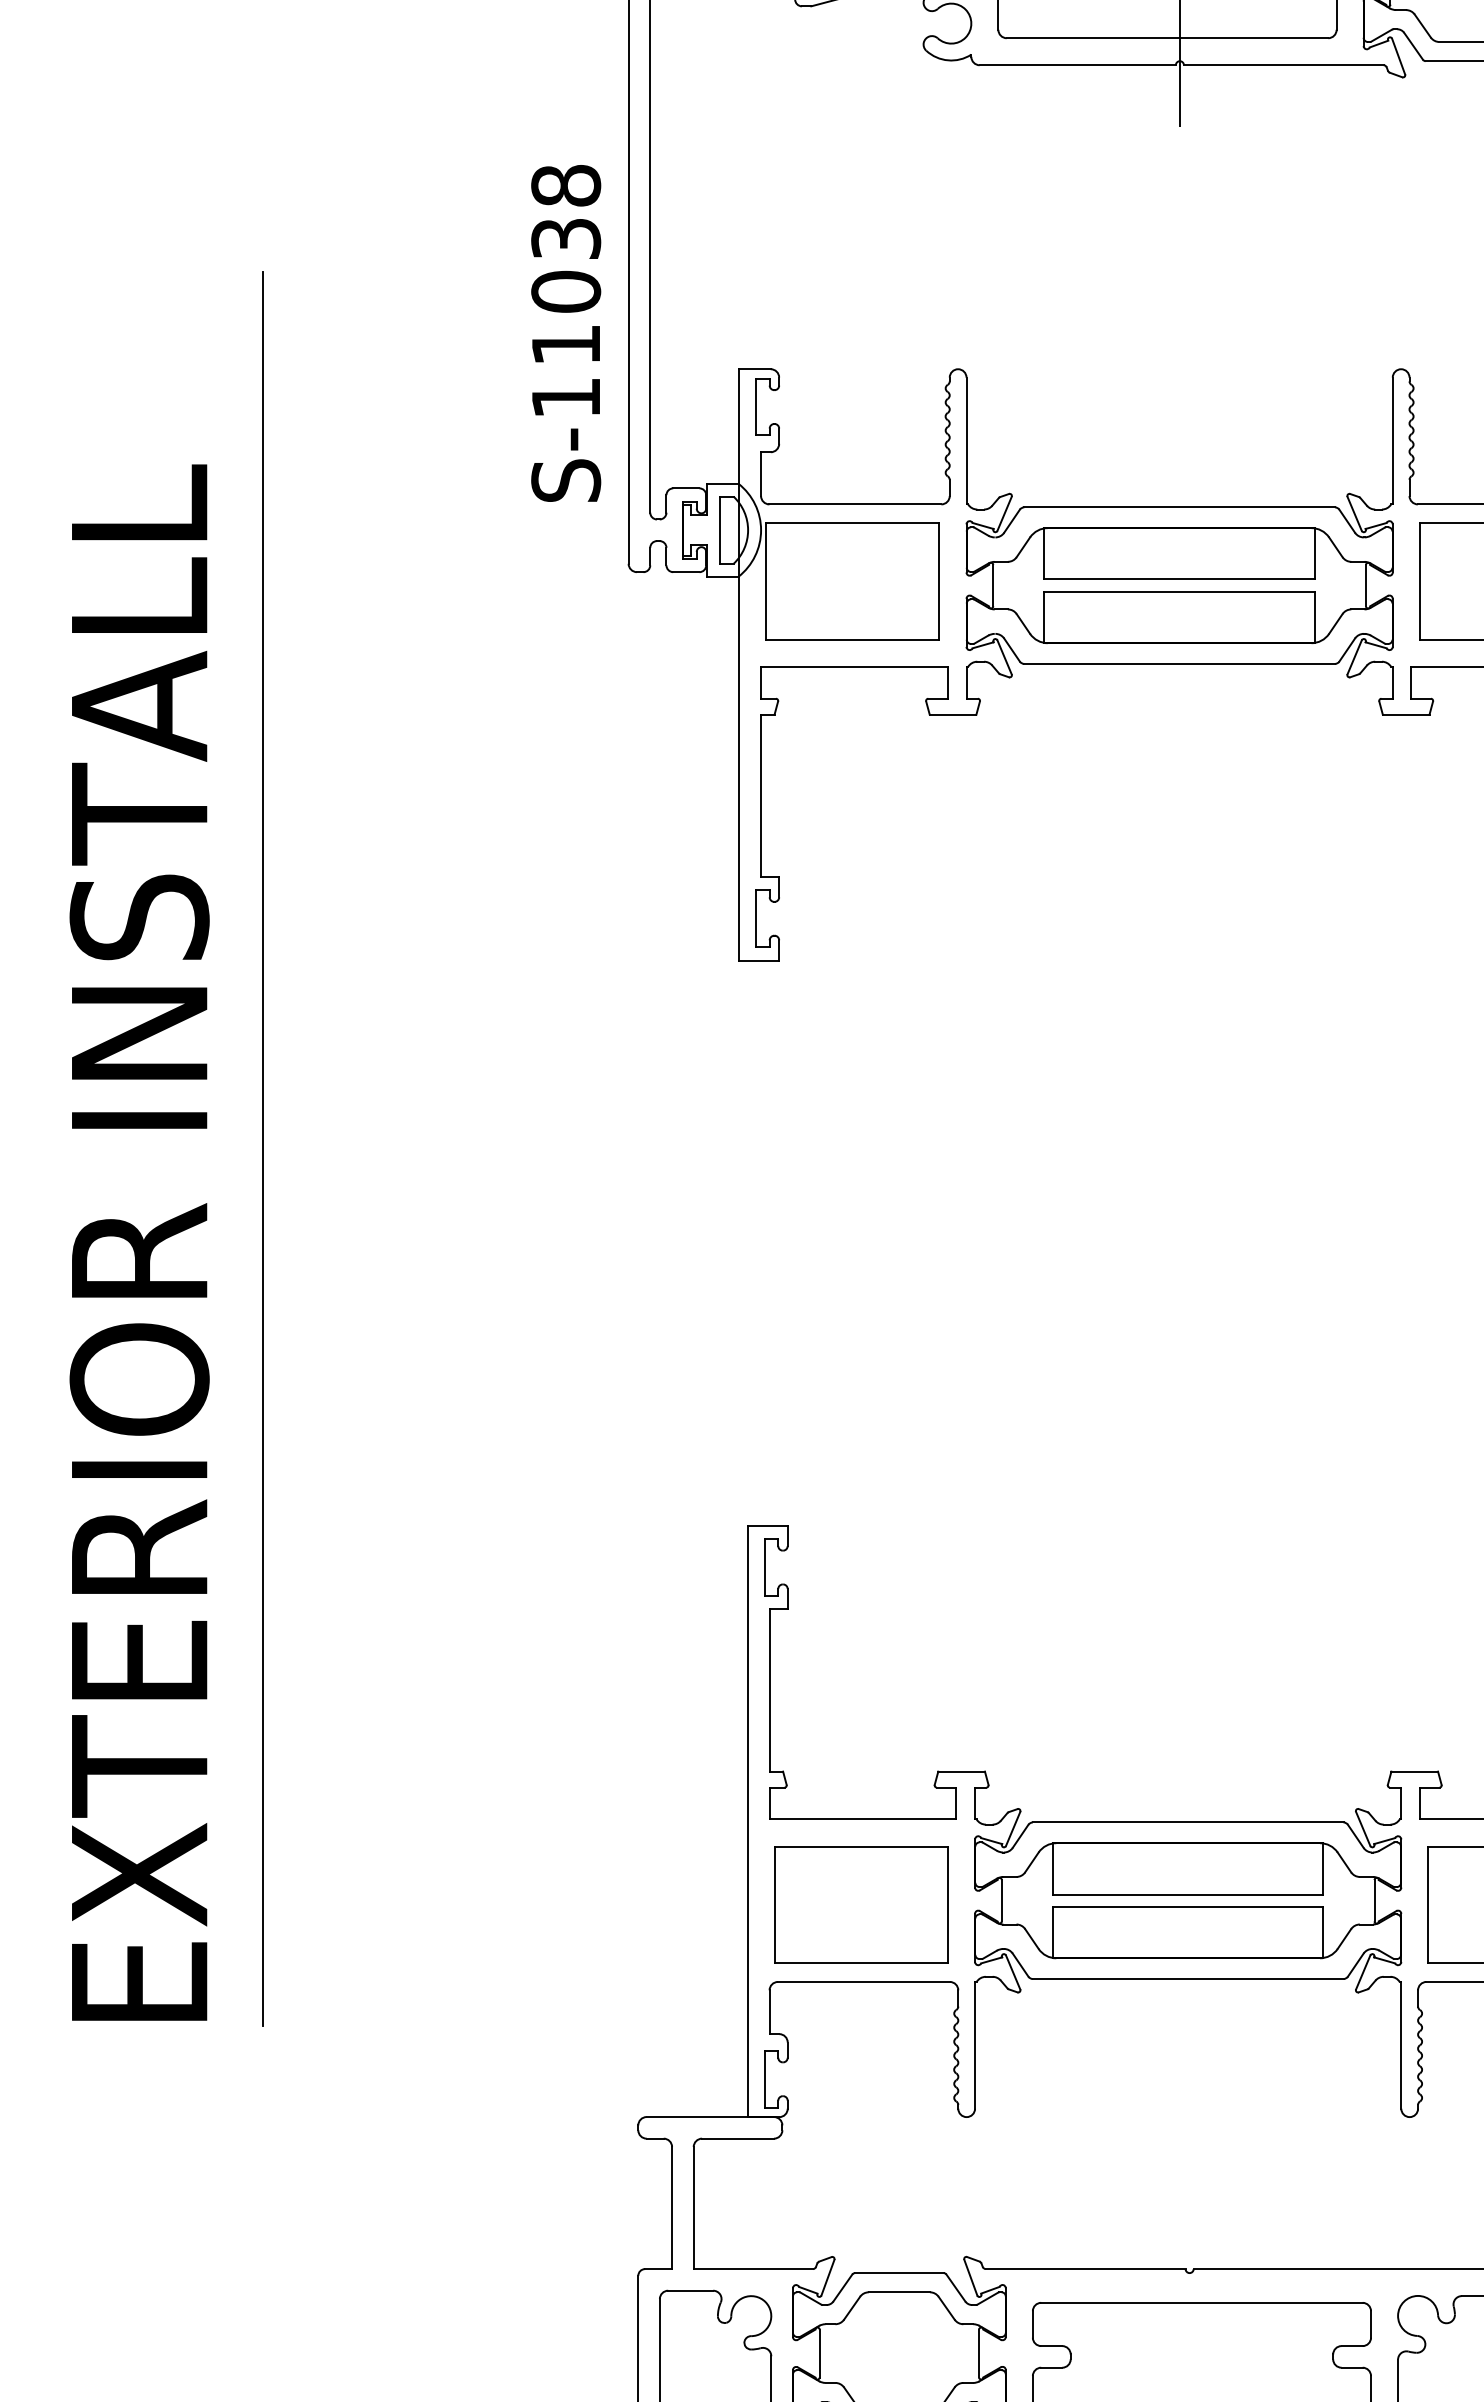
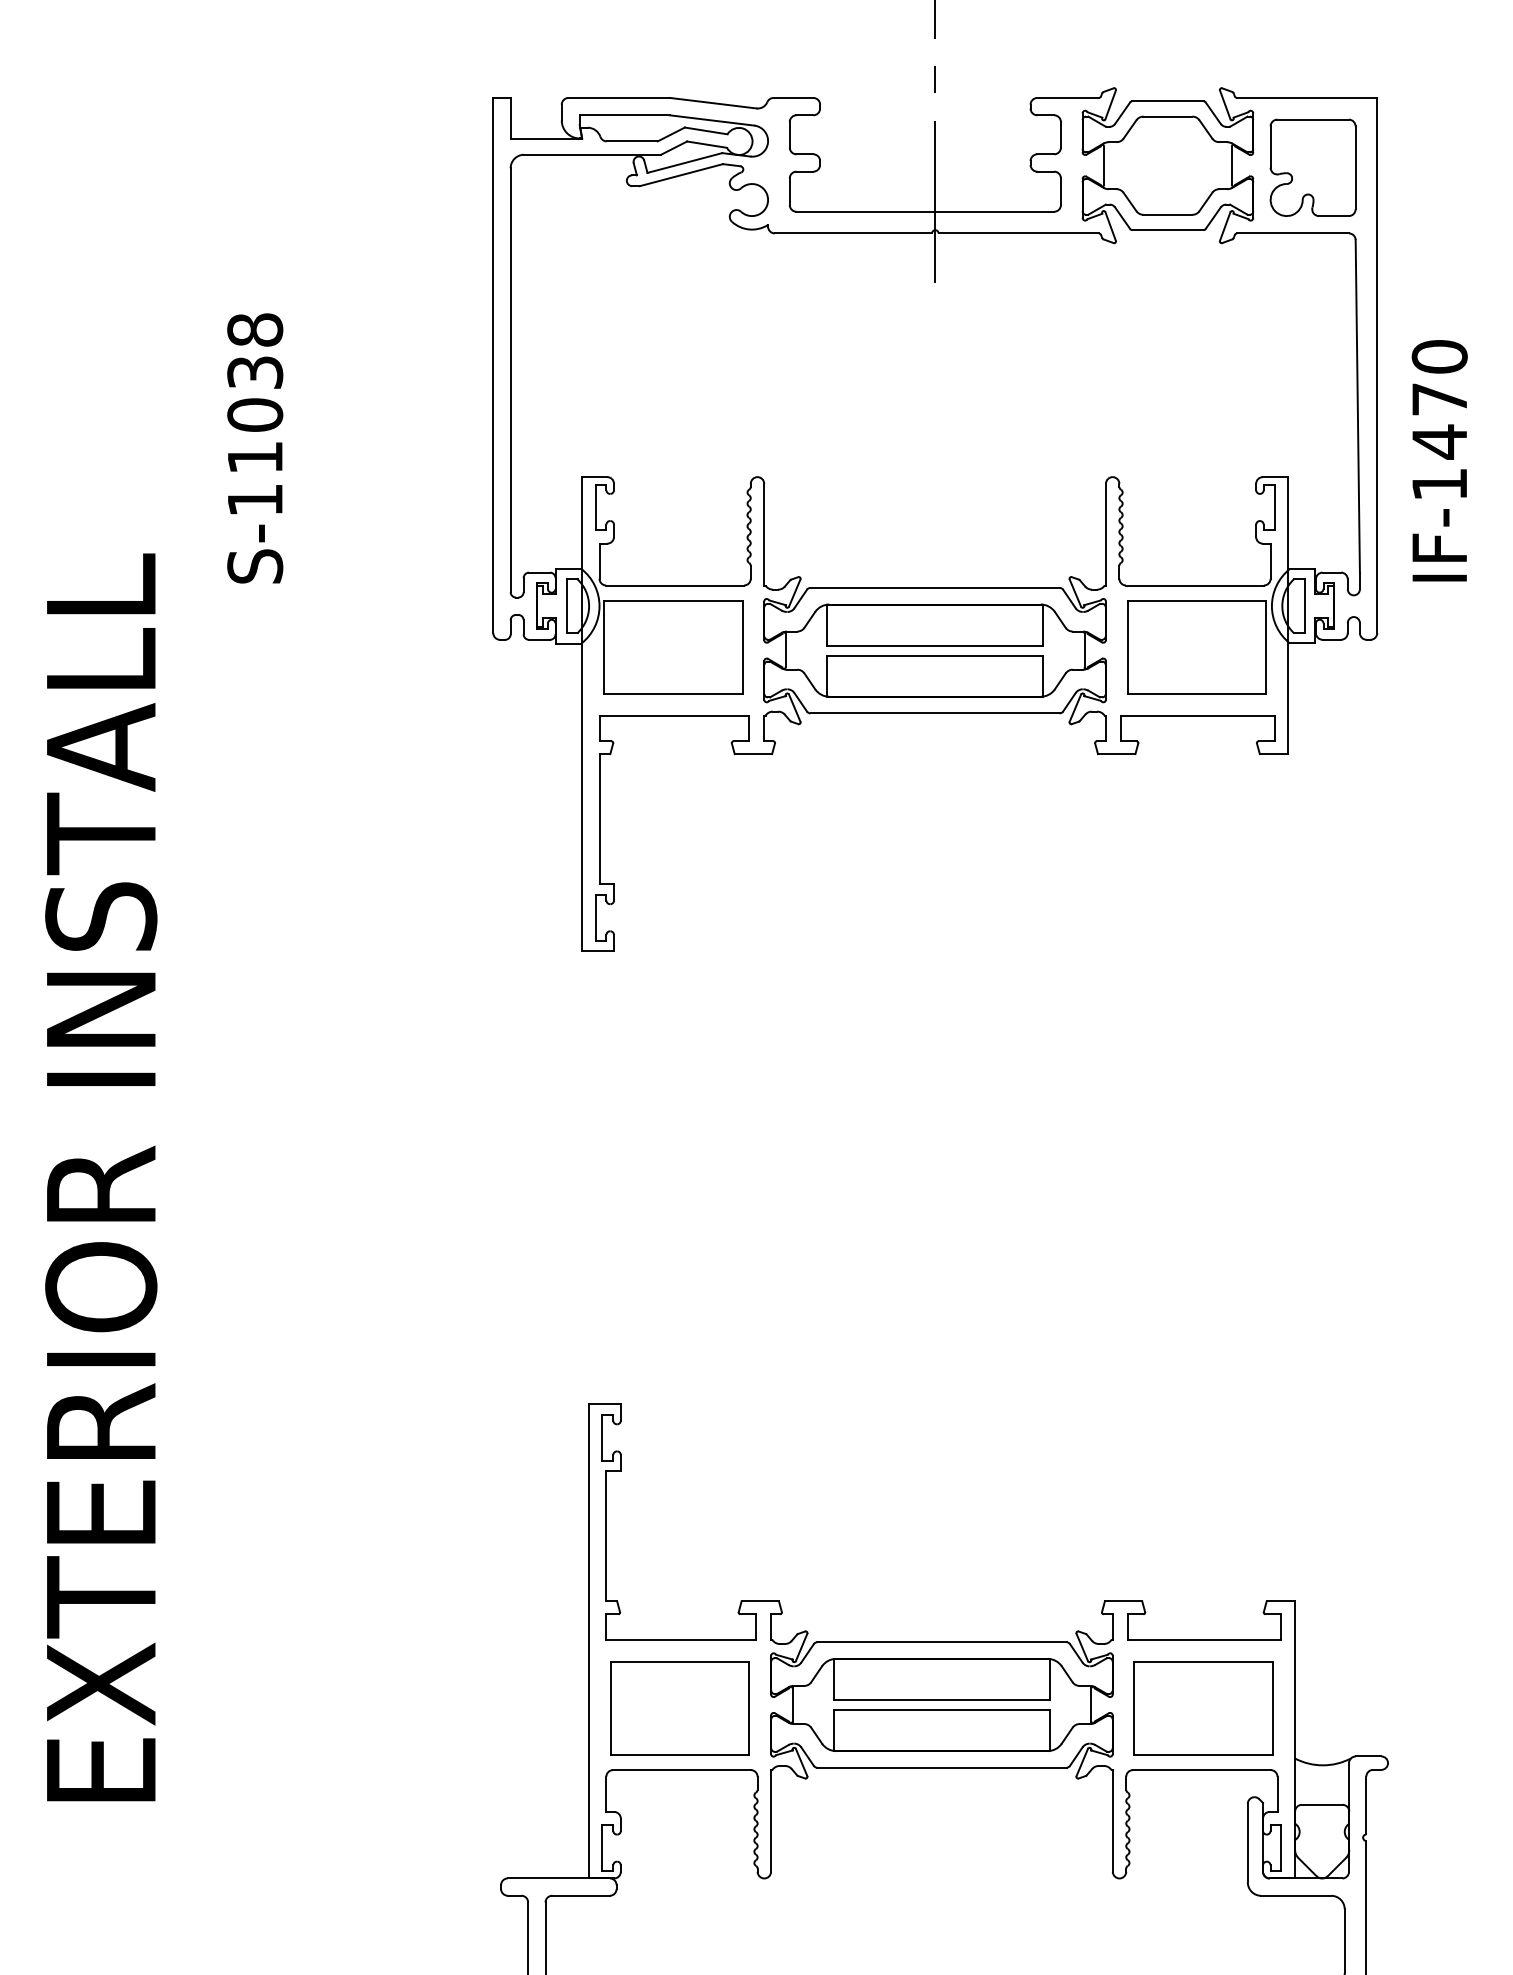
text: (566, 333) -> (255, 448), moved
line: (263, 1148) -> (200, 1101), removed

